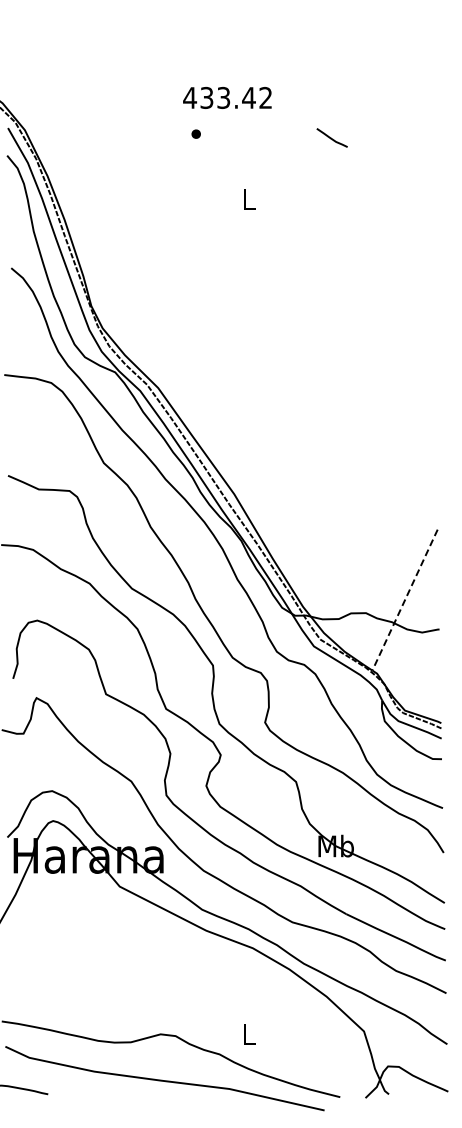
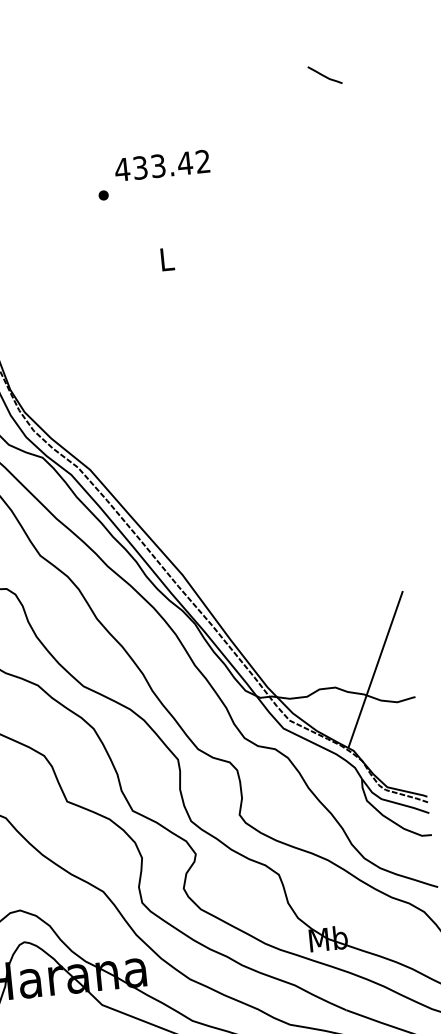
text: (227, 97) -> (162, 165), moved
curve: (331, 137) -> (324, 74), moved
line: (405, 600) -> (376, 669), dashed -> solid

